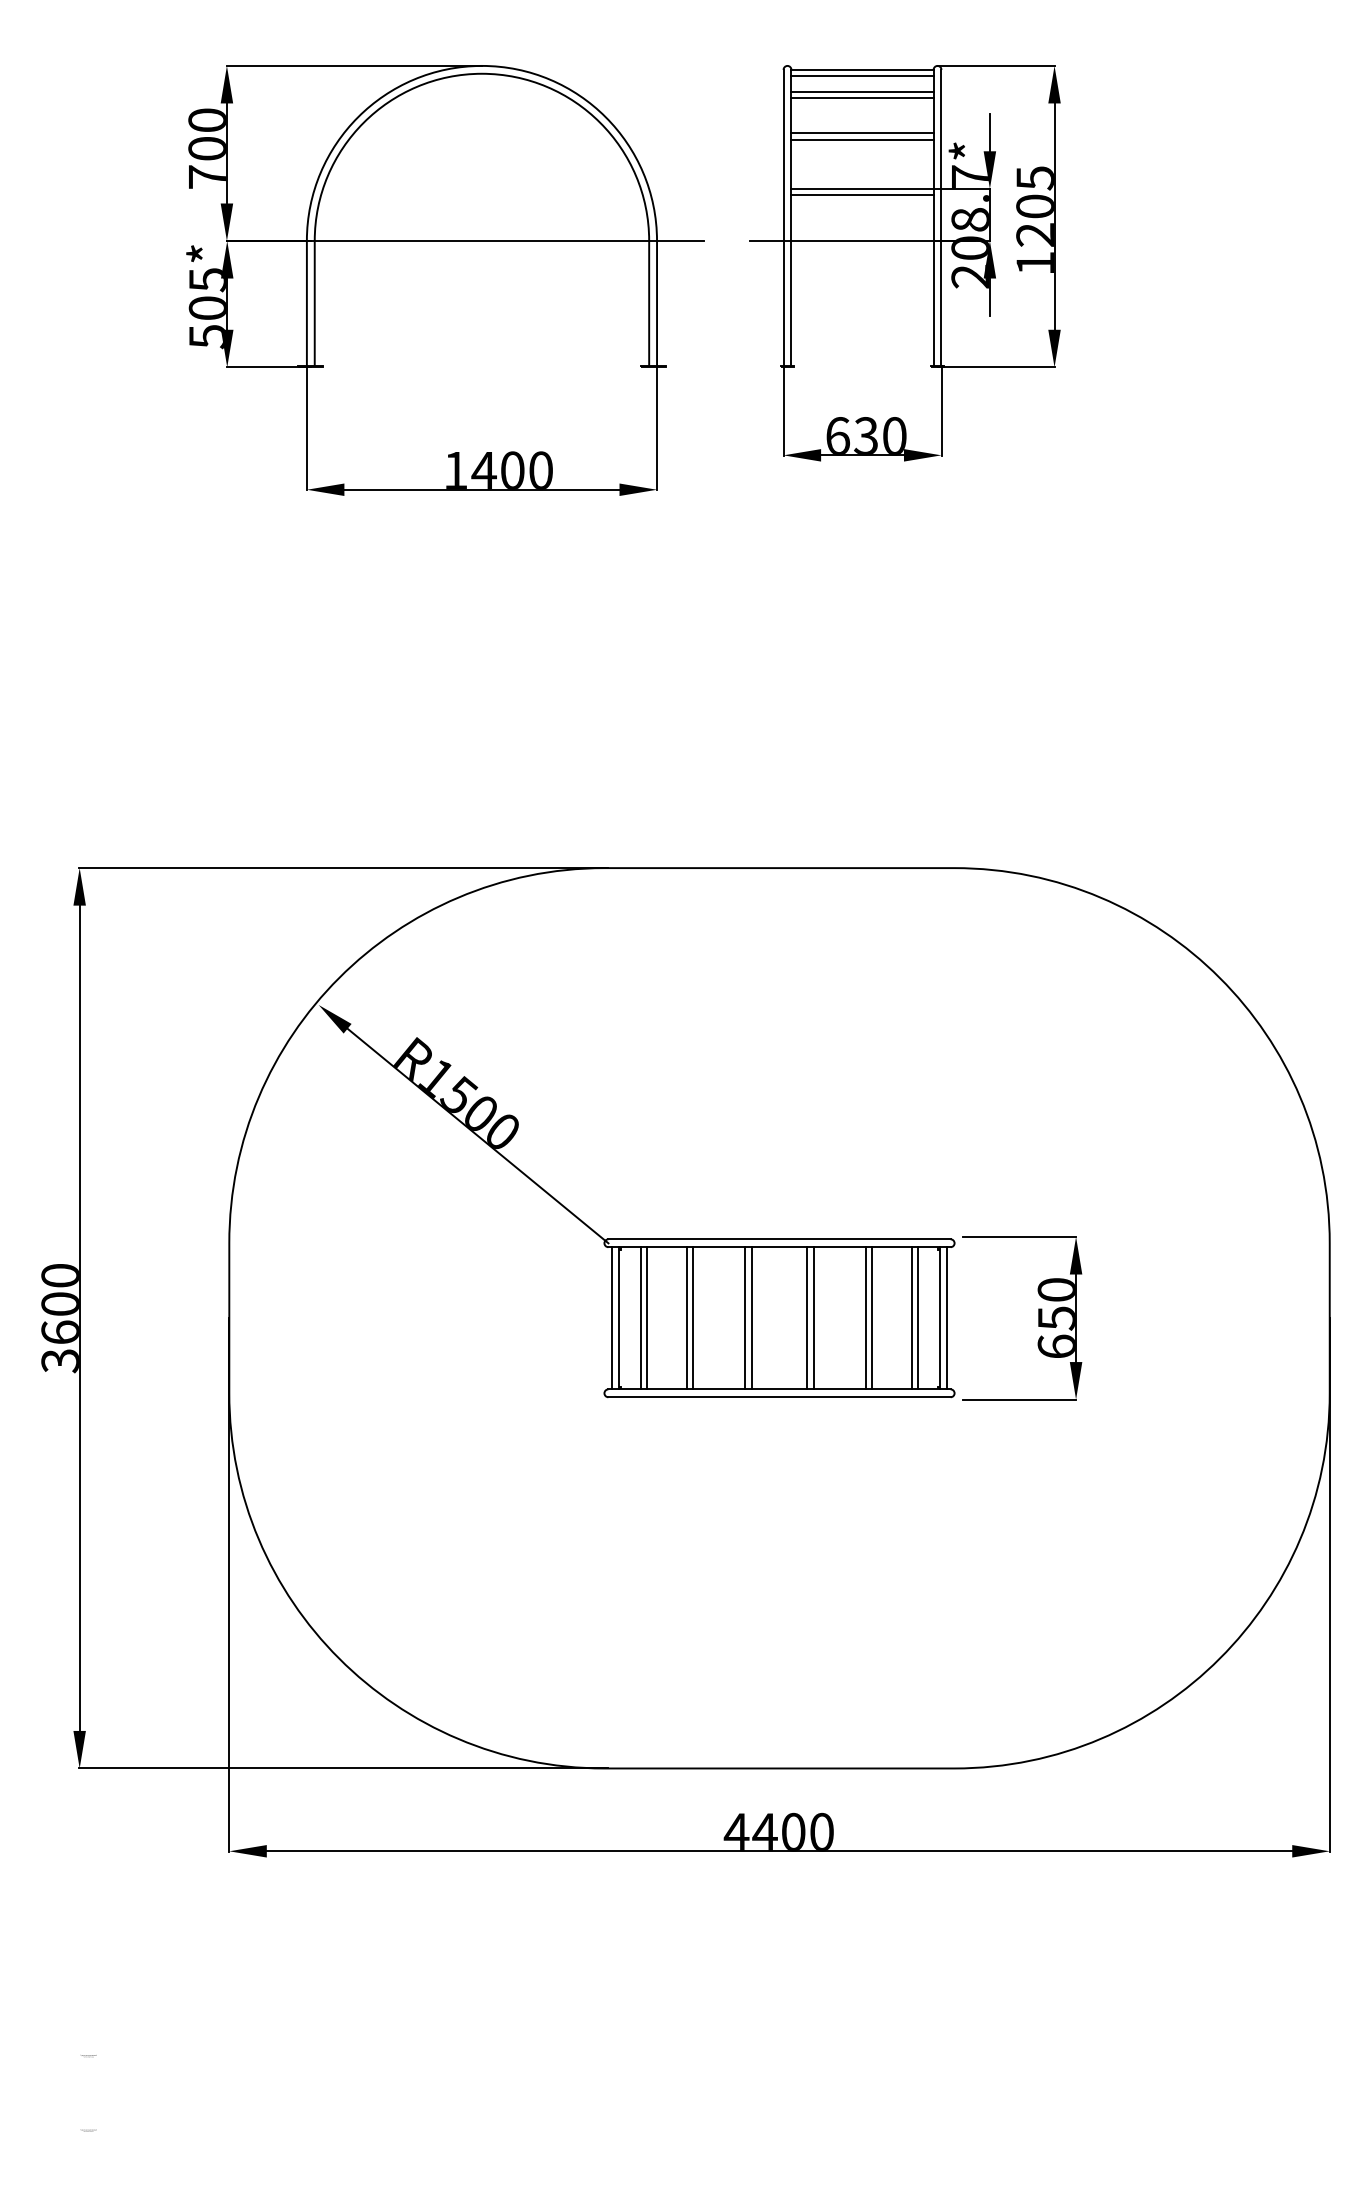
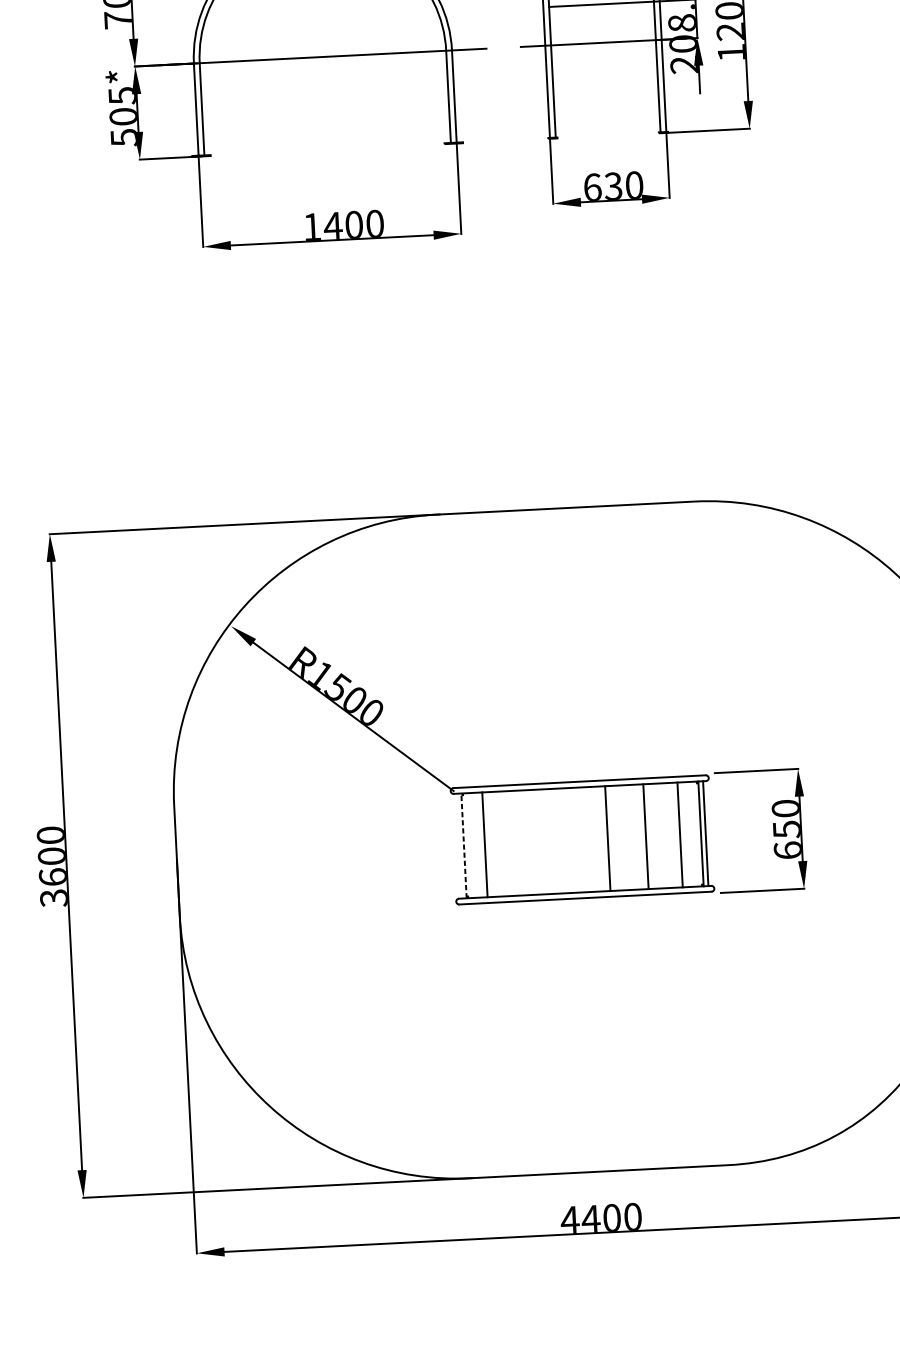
line: (862, 195) -> (601, 9), removed
line: (618, 1317) -> (463, 845), solid -> dashed
line: (612, 1318) -> (459, 846), removed
line: (640, 1318) -> (480, 845), removed
line: (687, 1318) -> (514, 843), removed
line: (693, 1318) -> (519, 843), removed
line: (745, 1318) -> (557, 841), removed
line: (751, 1318) -> (561, 841), removed
line: (807, 1318) -> (603, 839), removed
line: (872, 1318) -> (651, 836), removed
line: (918, 1318) -> (684, 834), removed

